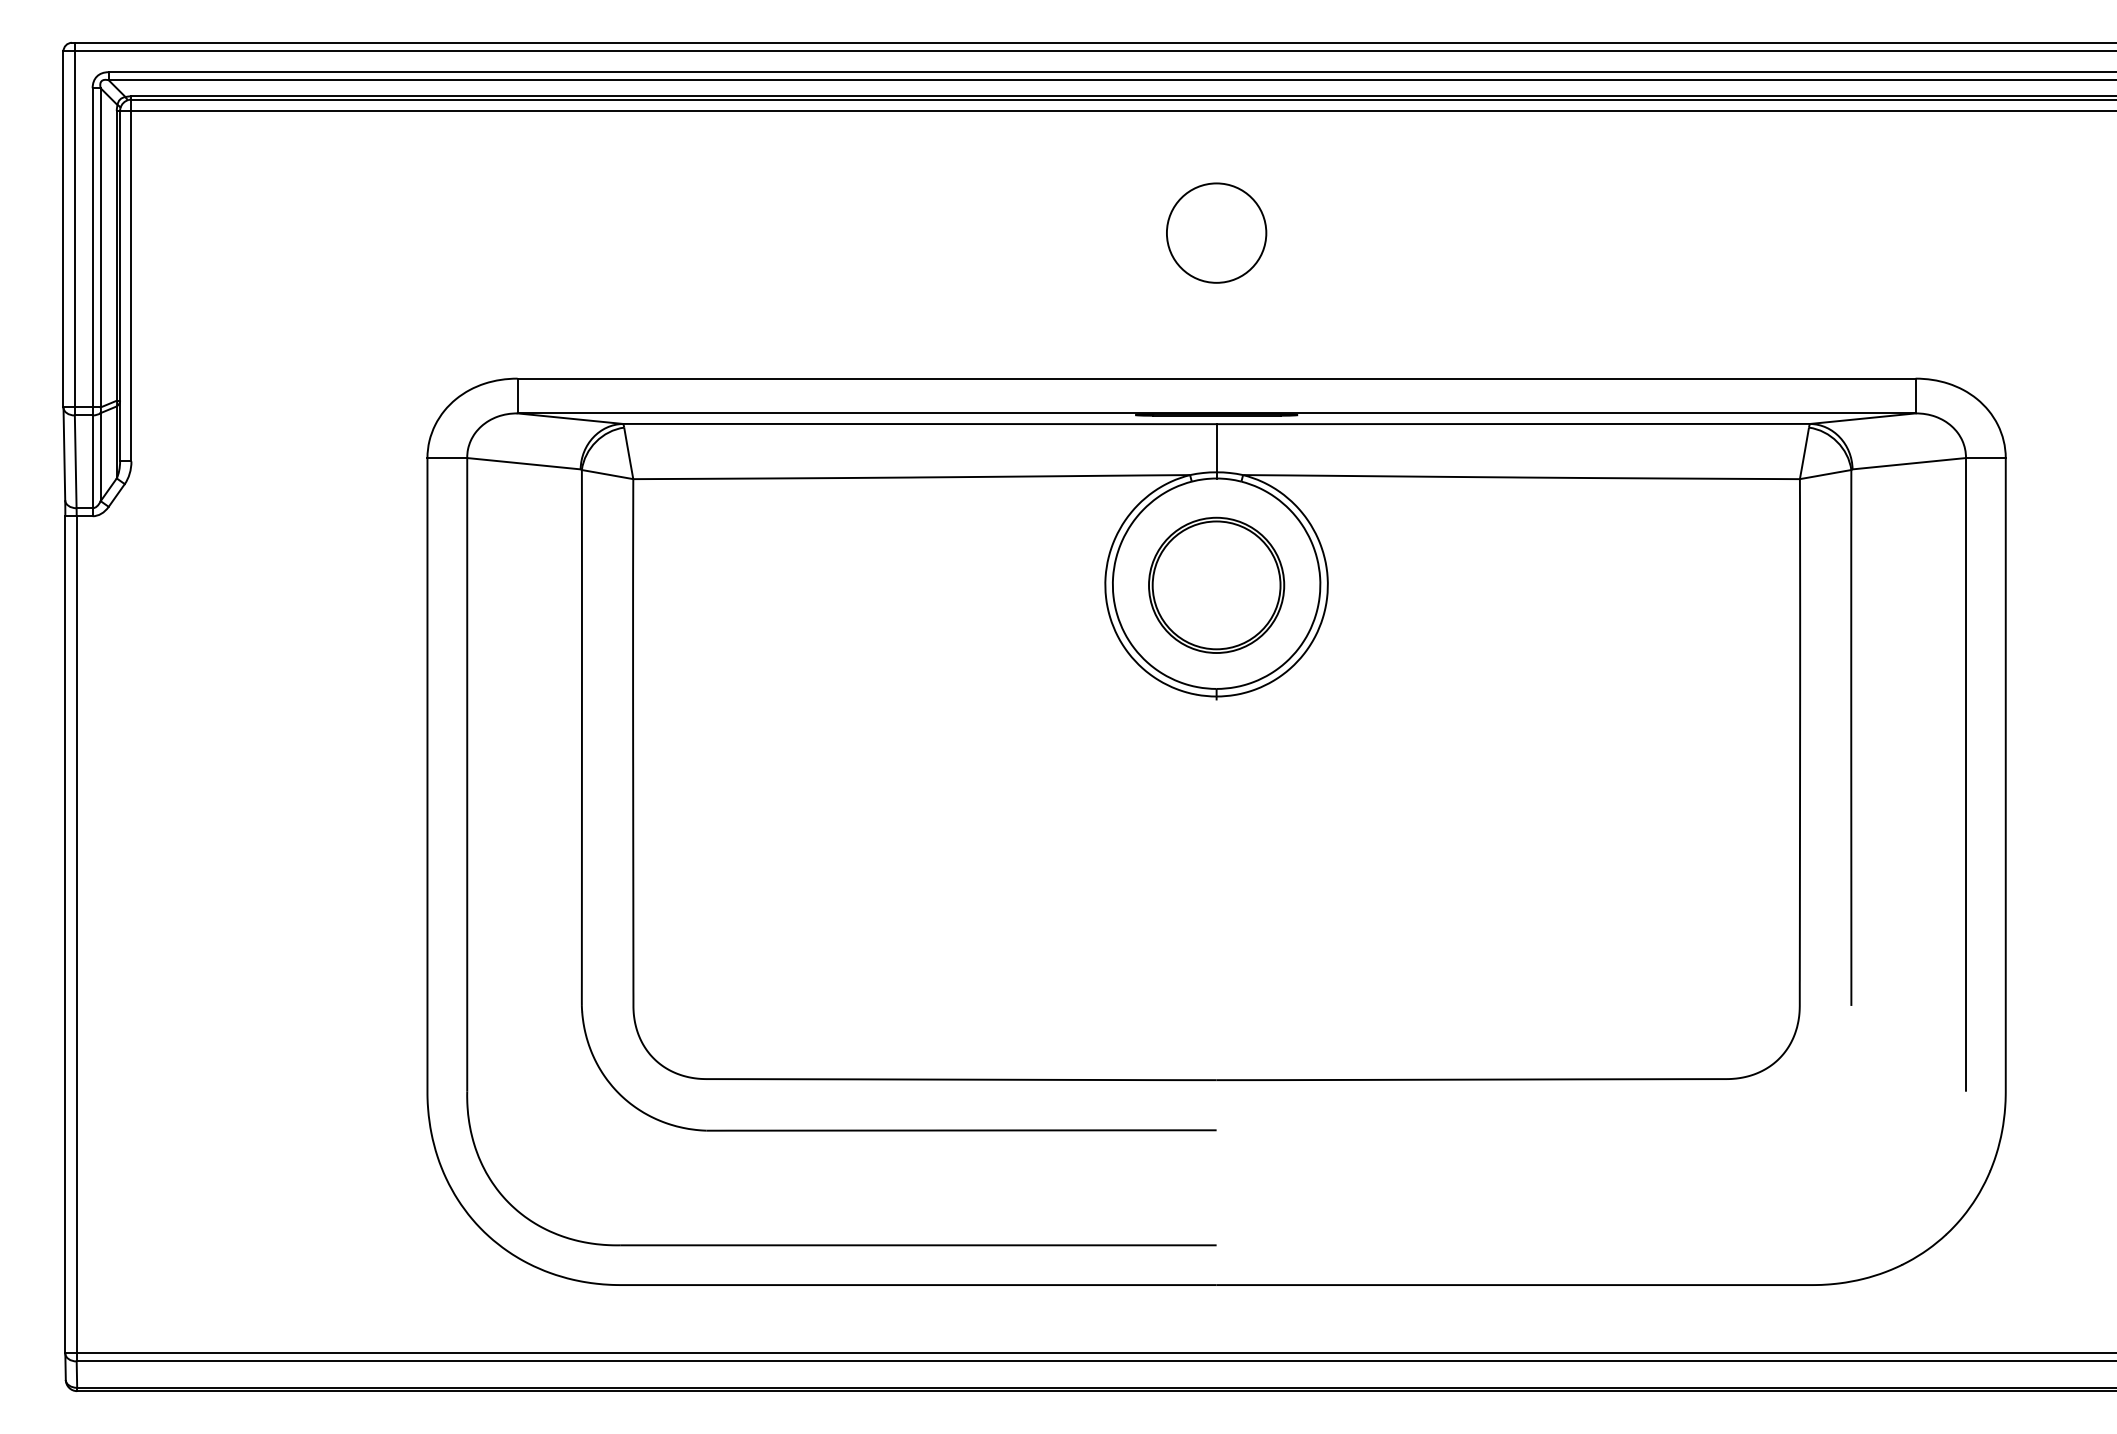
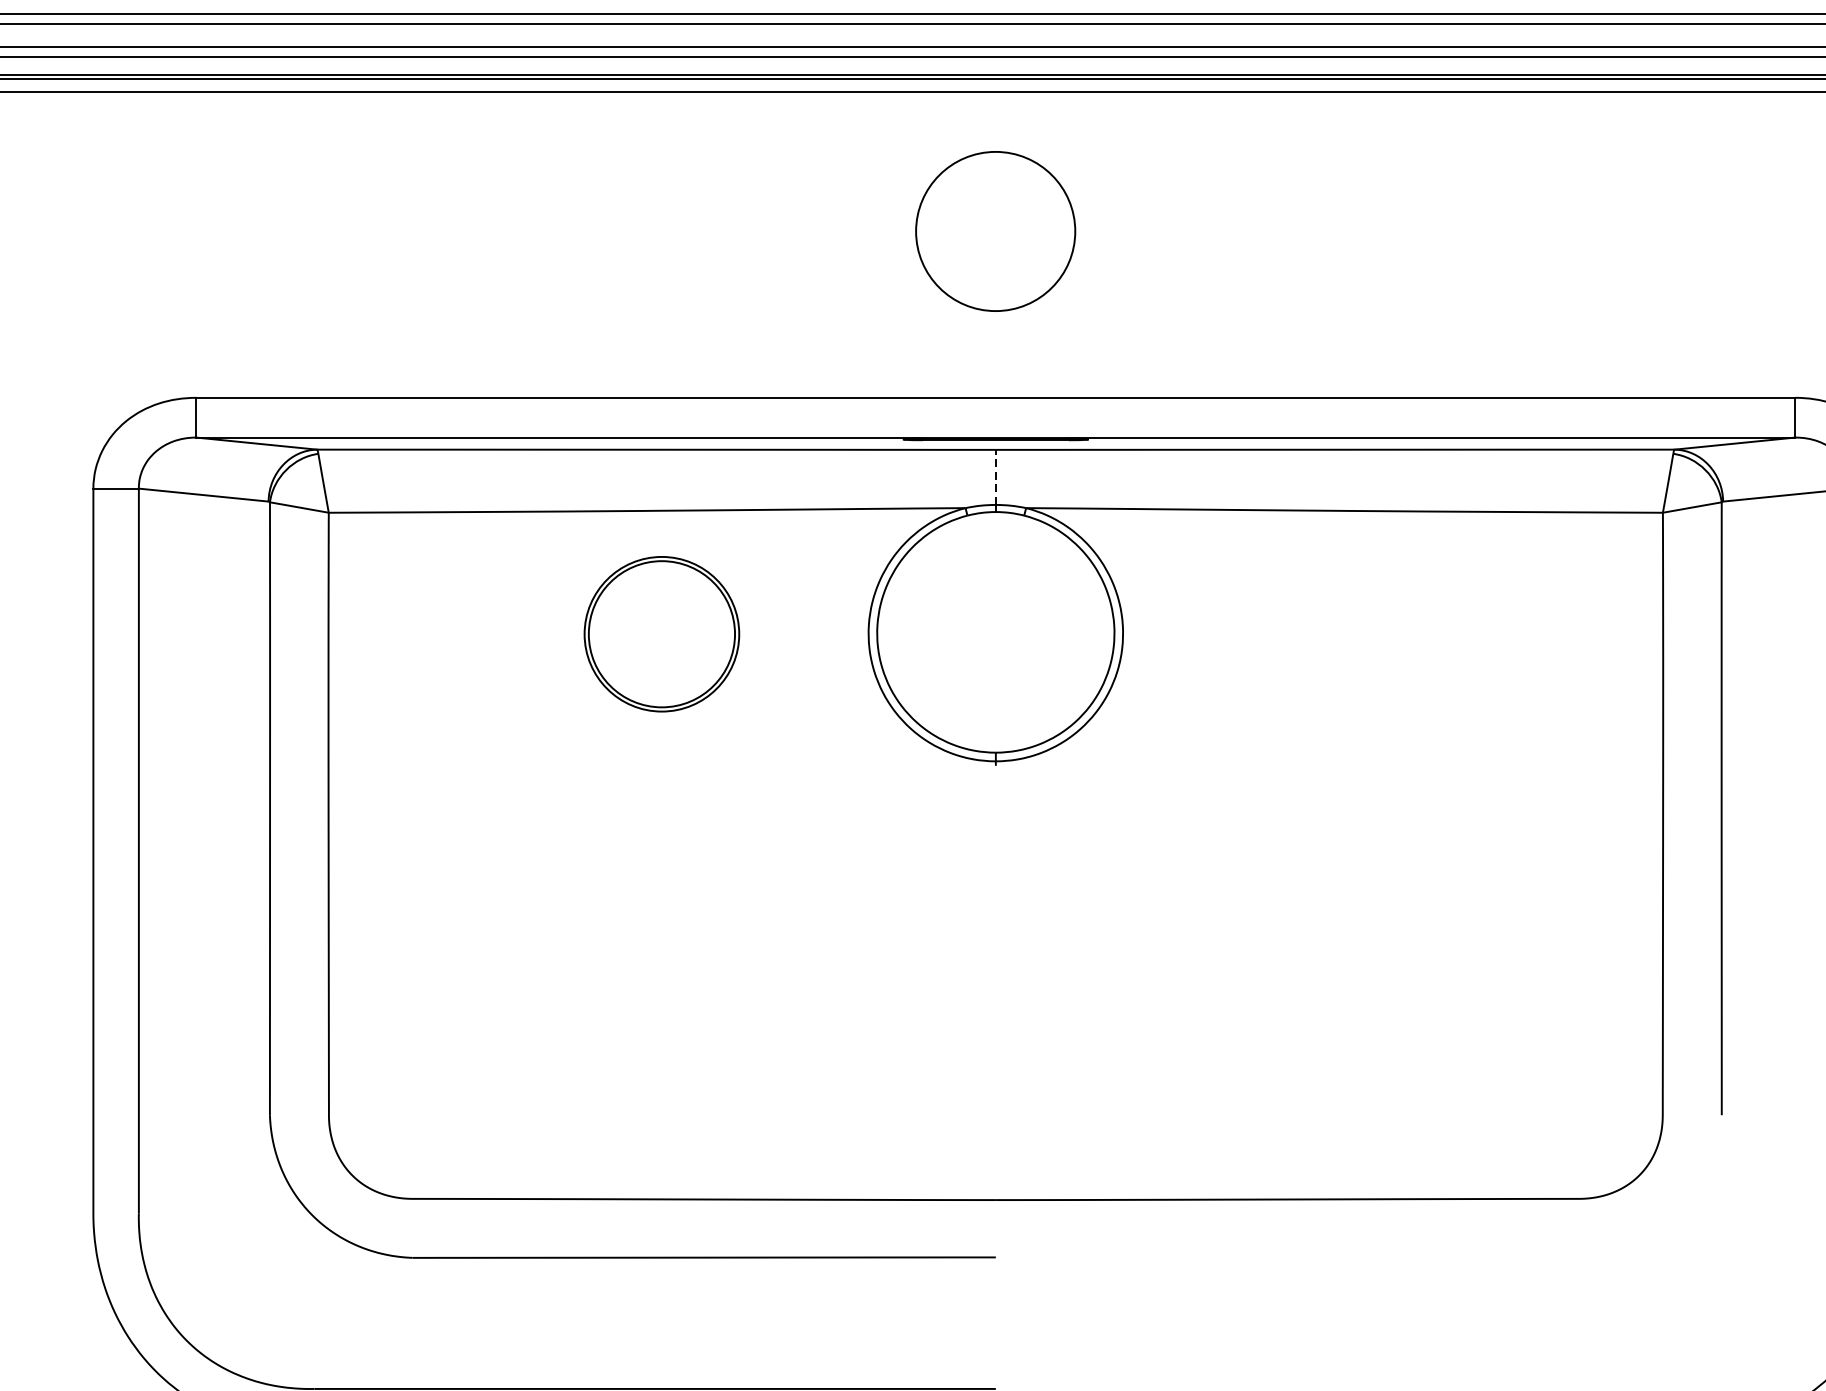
circle: (1216, 232) -> (995, 230), size x1.4
line: (1216, 447) -> (995, 476), solid -> dashed
part: (1216, 584) -> (661, 633), moved

